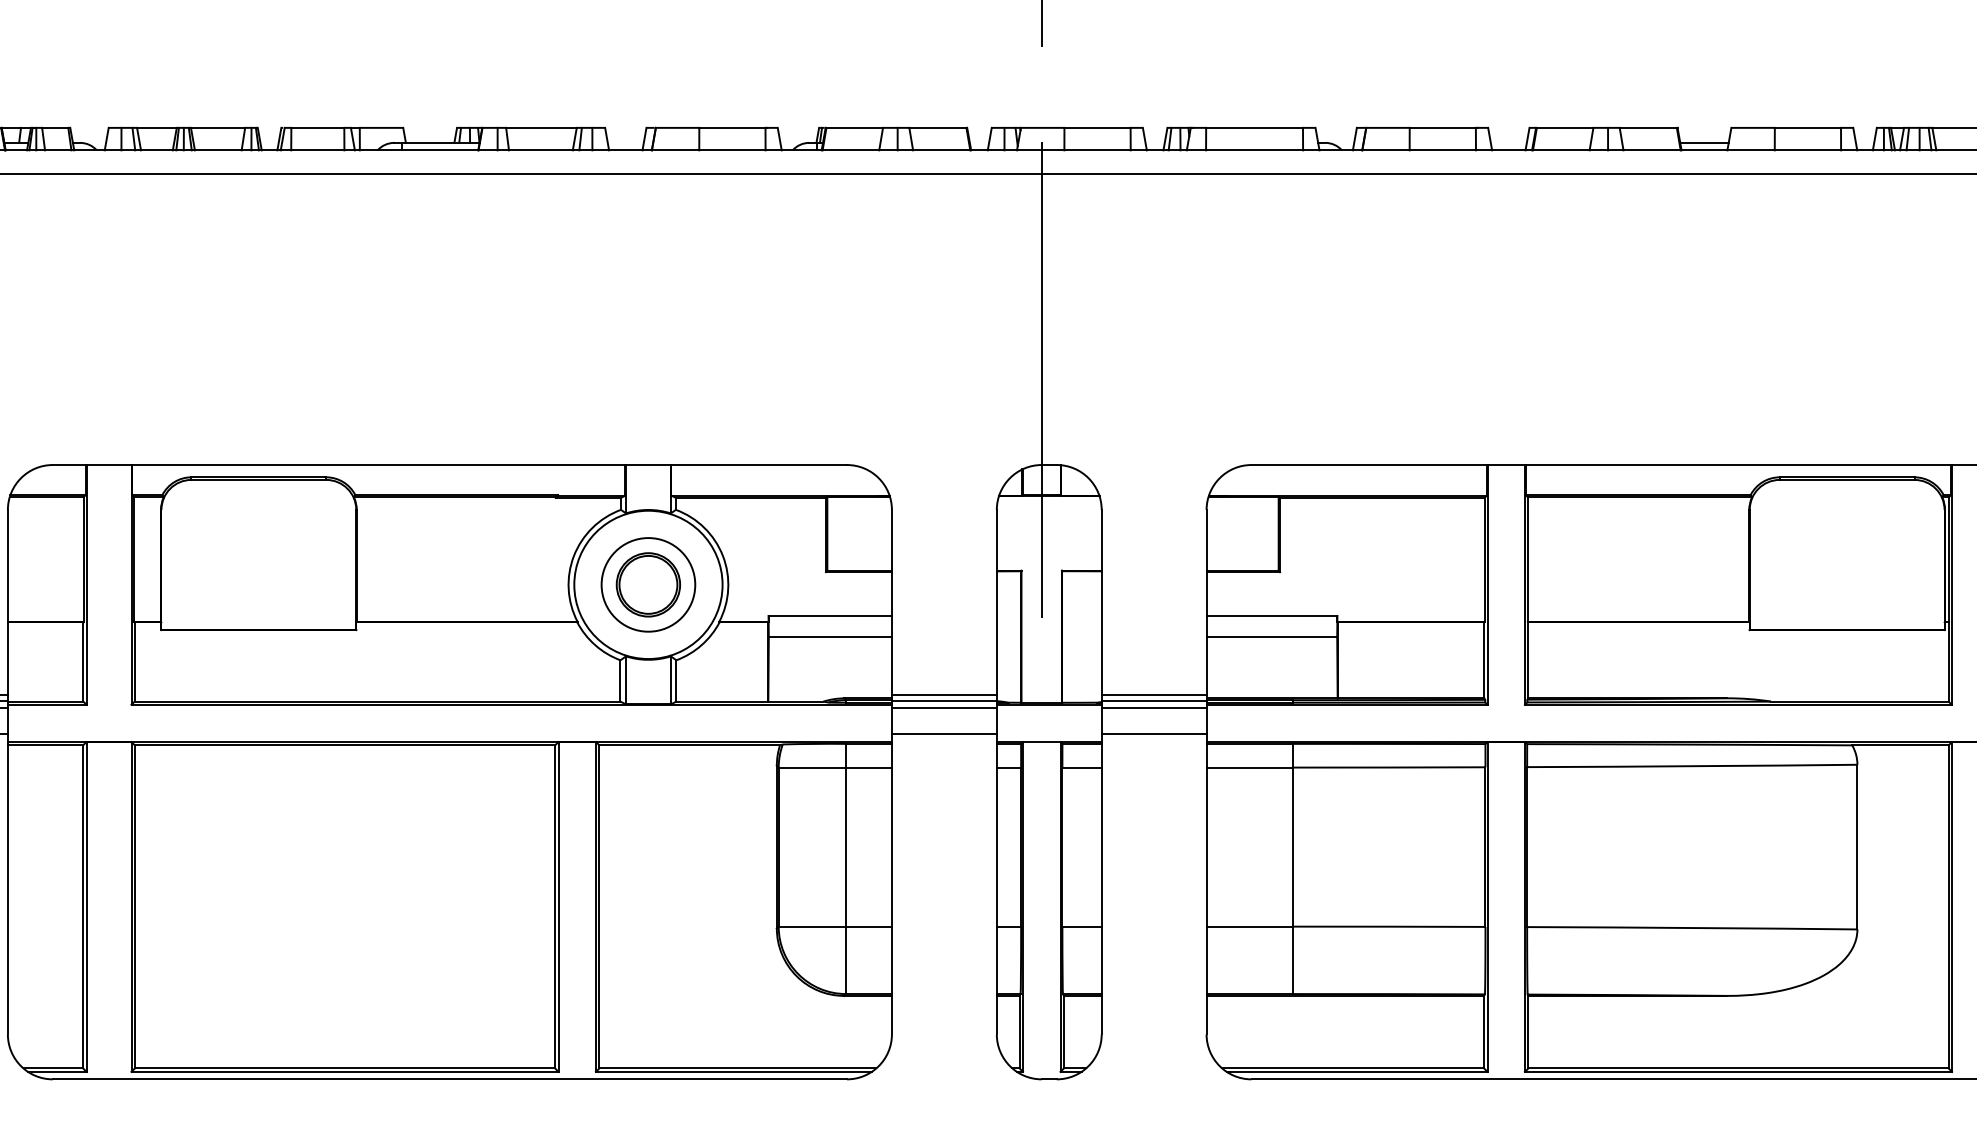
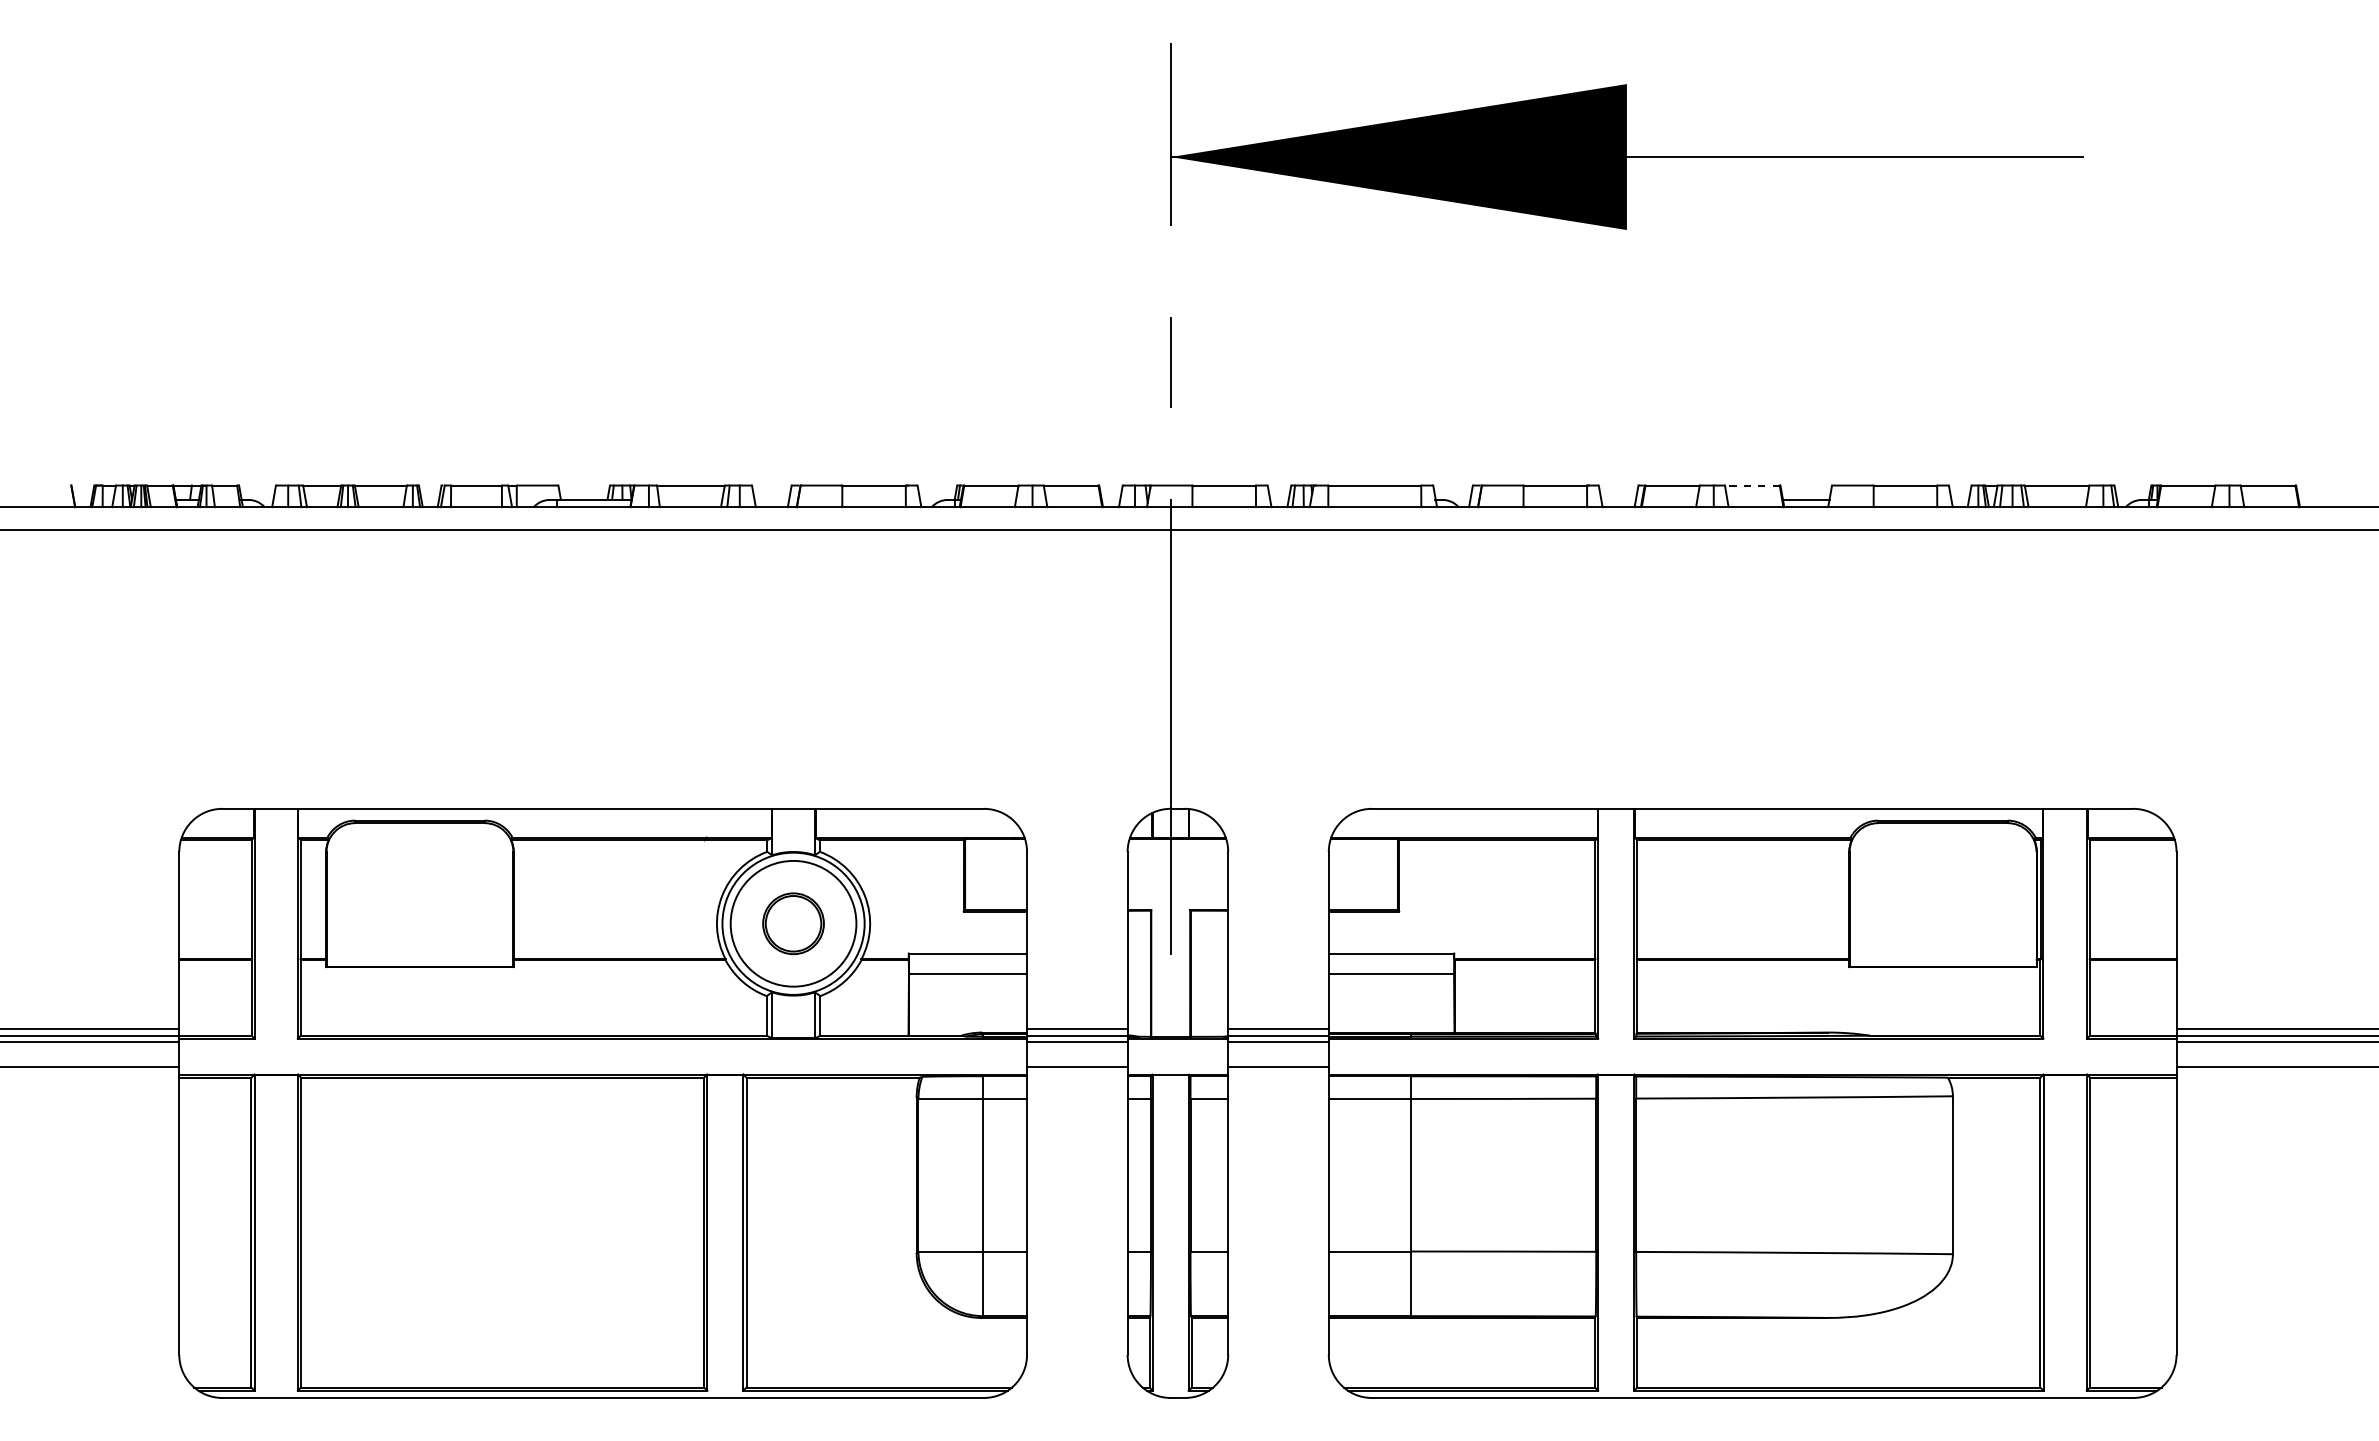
line: (1647, 127) -> (1751, 485), solid -> dashed
circle: (648, 584) -> (793, 923), size x1.4

